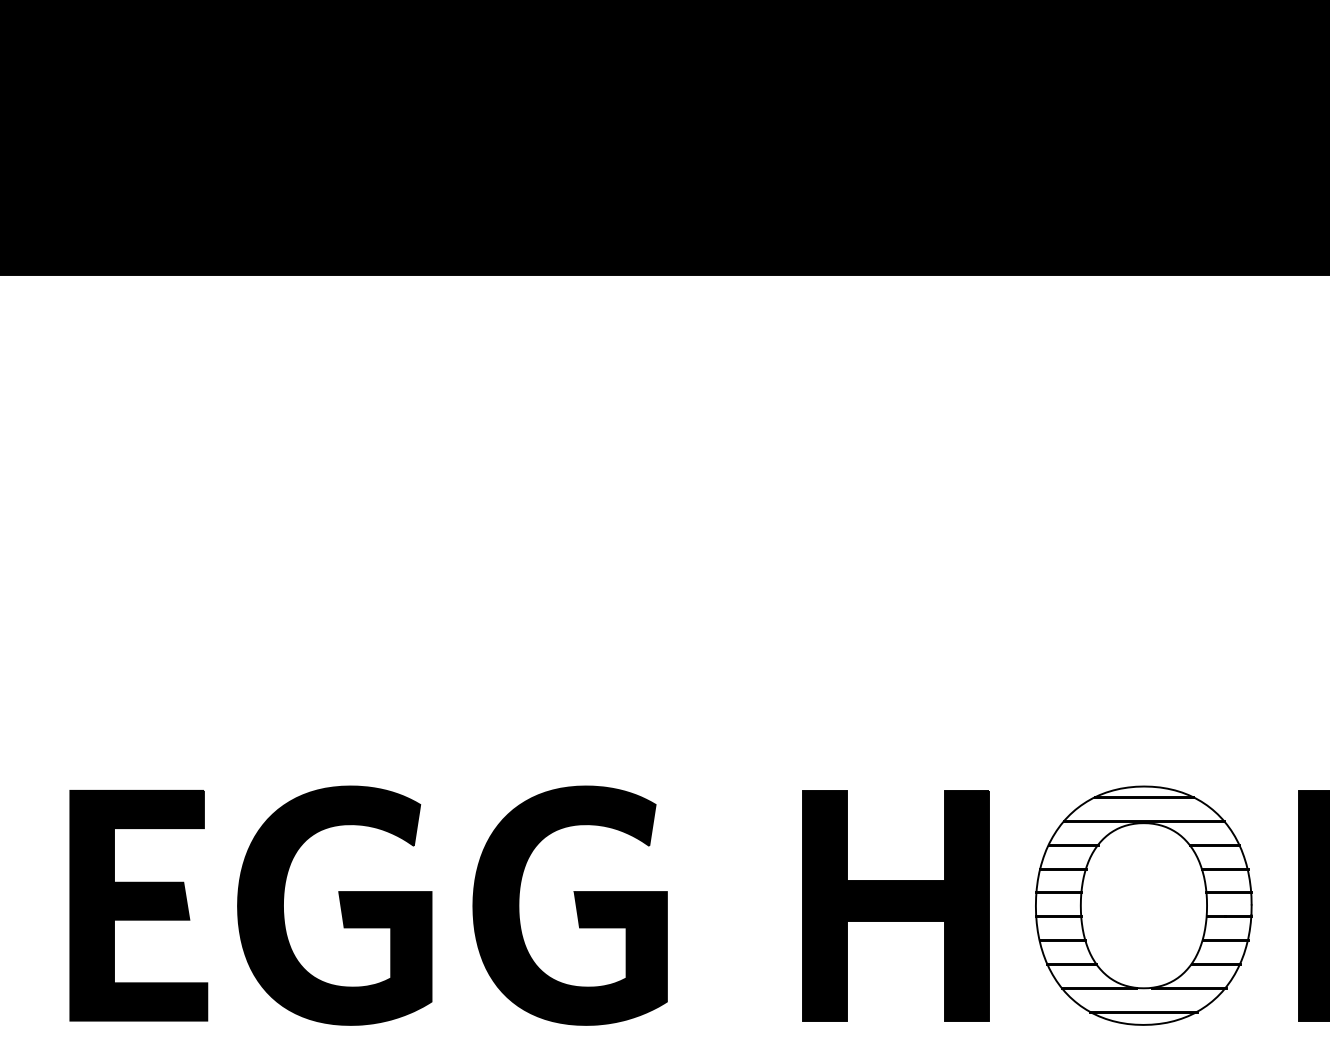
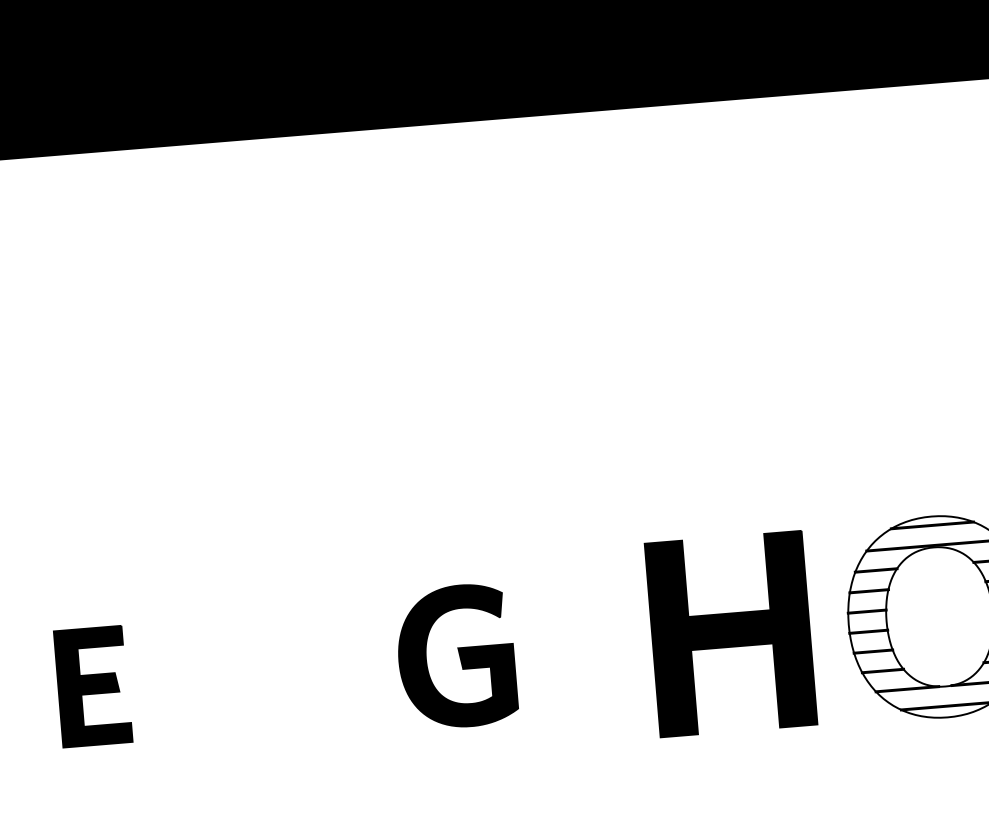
part: (138, 905) -> (92, 686), size x0.6
part: (334, 905) -> (257, 672), removed
part: (569, 905) -> (455, 656), size x0.7

